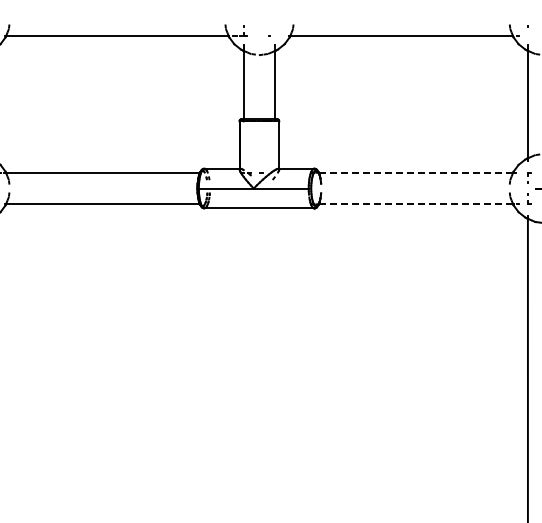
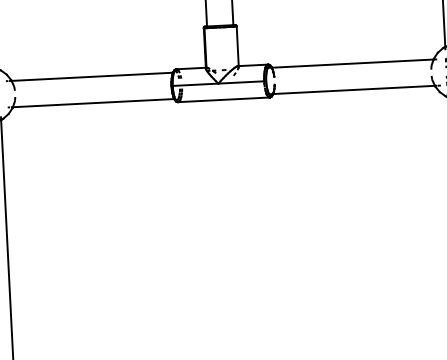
line: (416, 172) -> (353, 63), dashed -> solid
line: (416, 204) -> (354, 90), dashed -> solid

